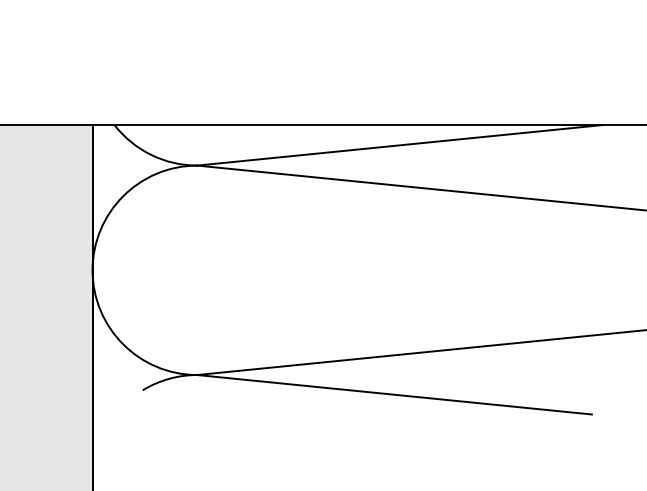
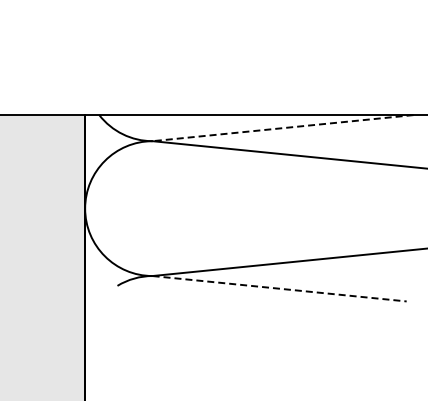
line: (399, 145) -> (282, 128), solid -> dashed
line: (394, 394) -> (279, 288), solid -> dashed

